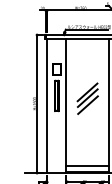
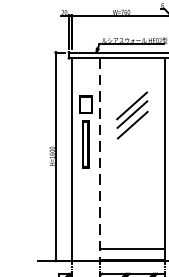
part: (87, 98) -> (131, 115), moved
line: (66, 106) -> (100, 160), solid -> dashed

